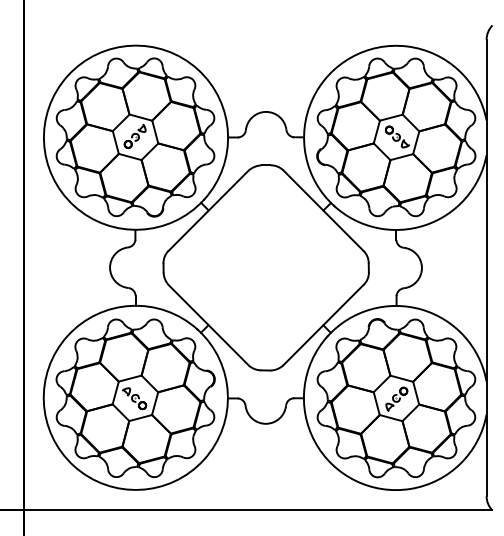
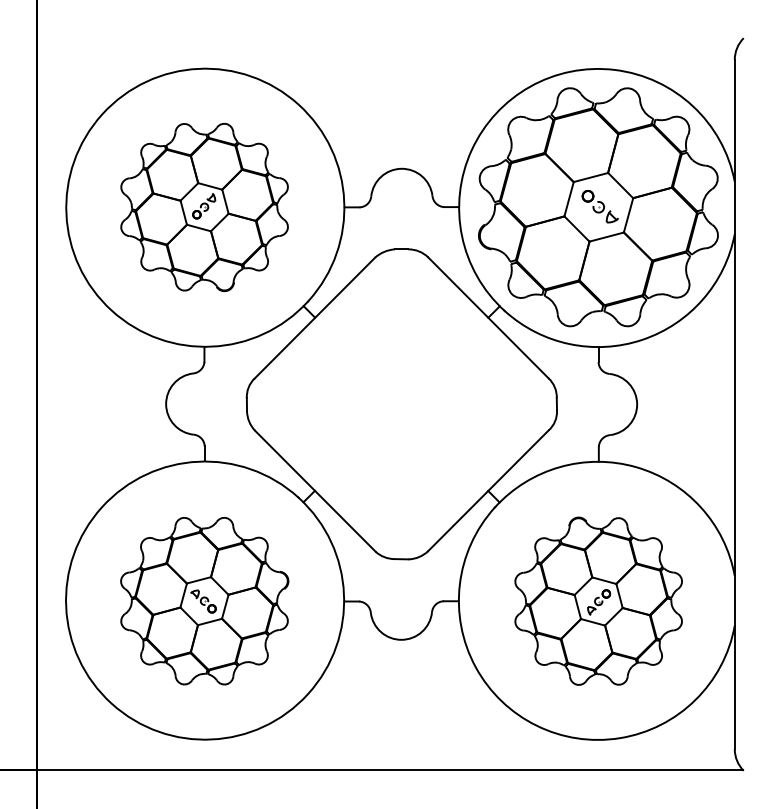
part: (135, 137) -> (204, 207), size x0.7
part: (135, 397) -> (204, 600), size x0.7
part: (396, 398) -> (598, 601), size x0.7

